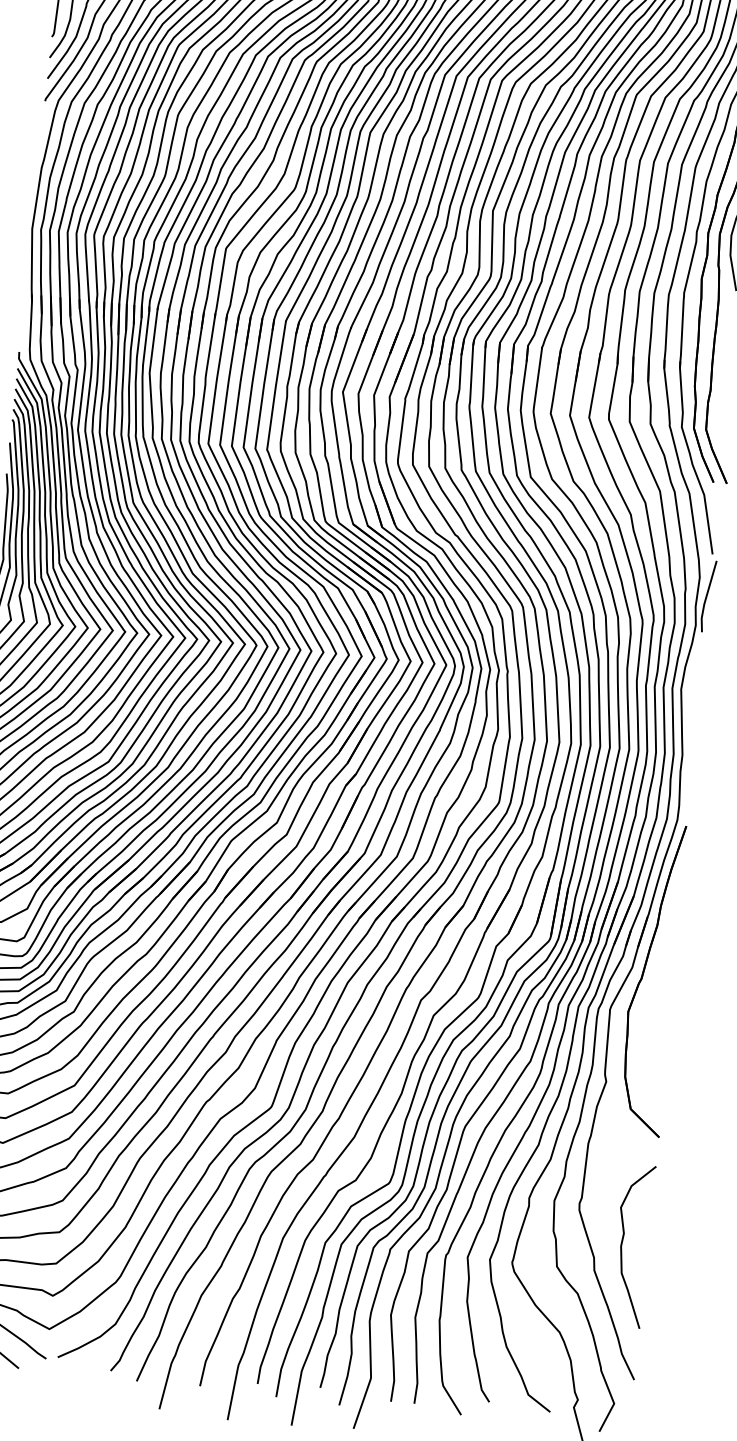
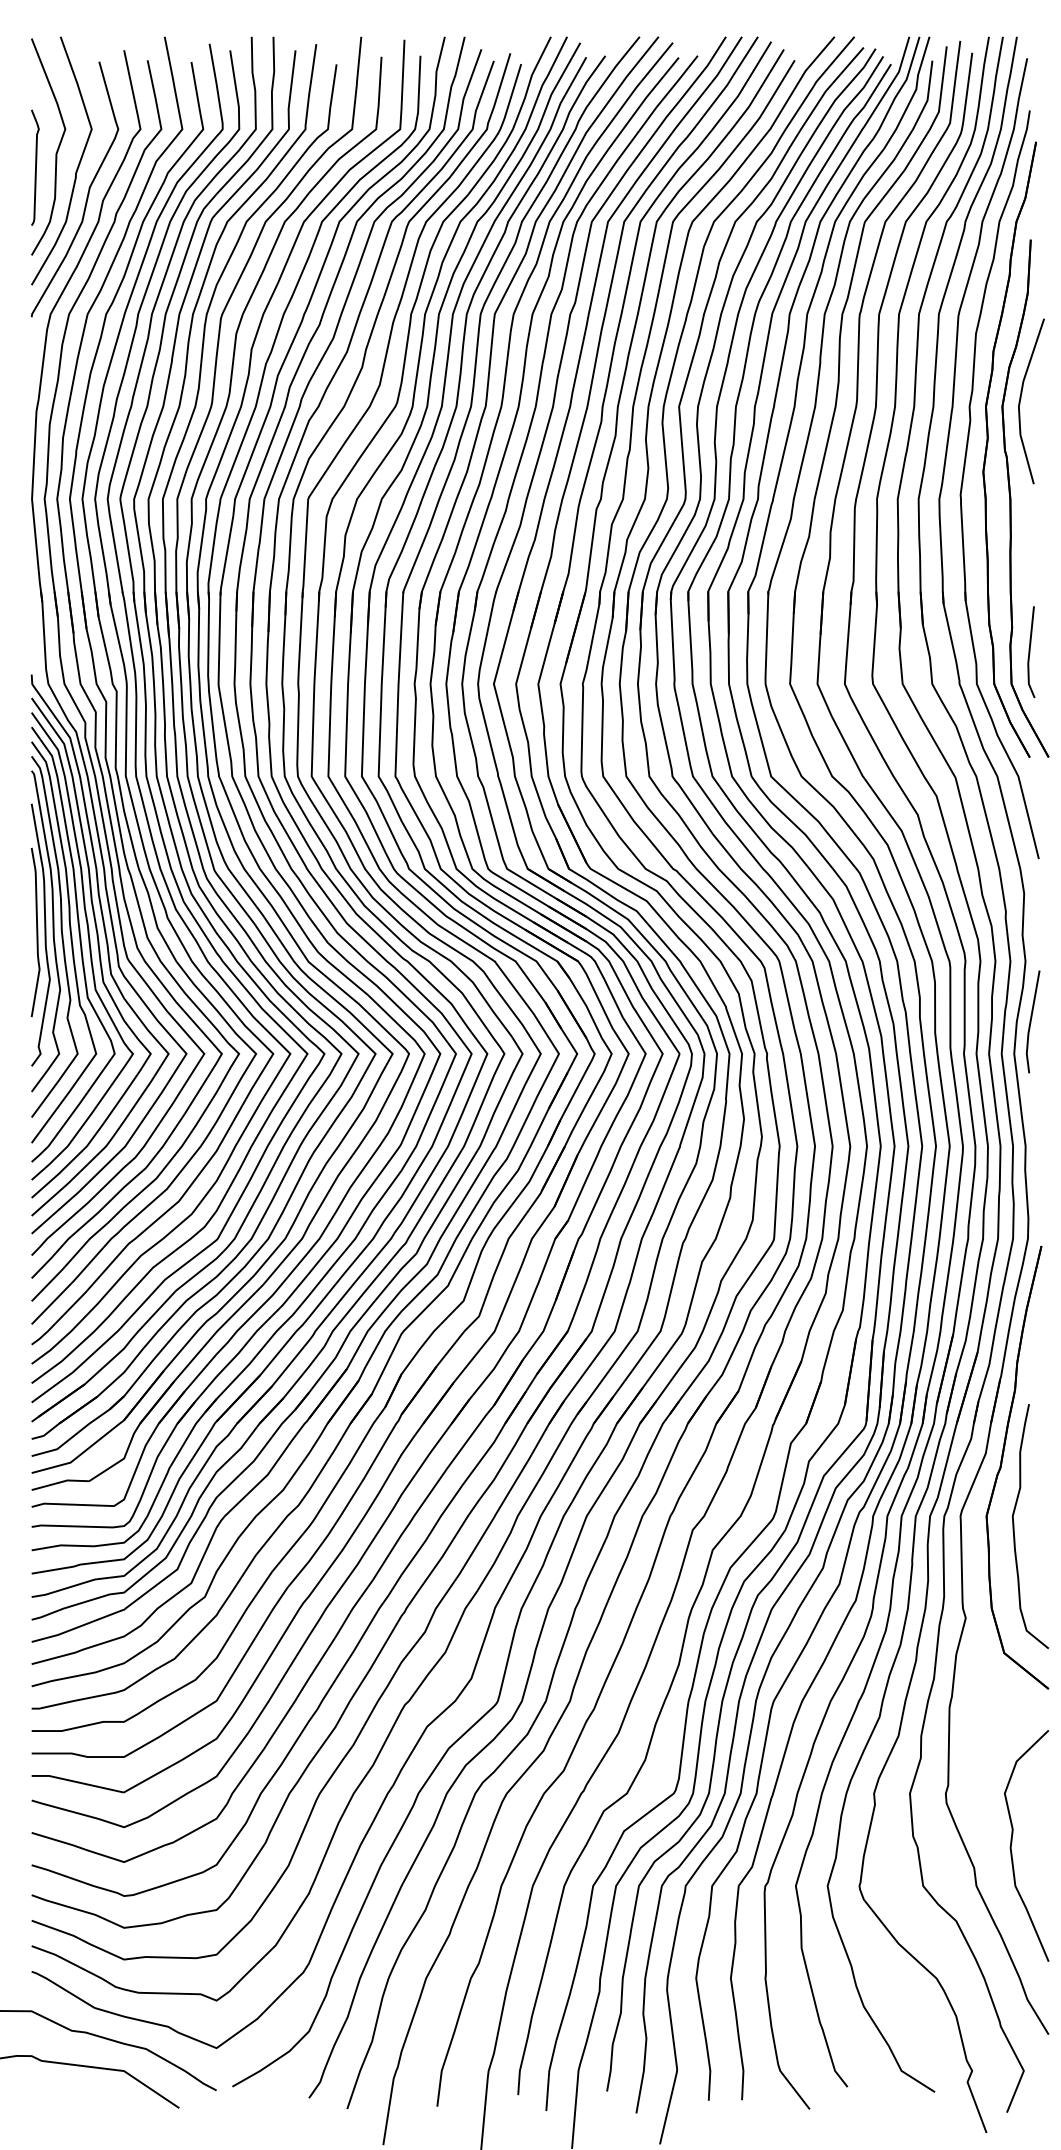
line: (721, 408) -> (1030, 652), added
line: (707, 596) -> (1031, 1021), moved
curve: (647, 1020) -> (1014, 1526), added

